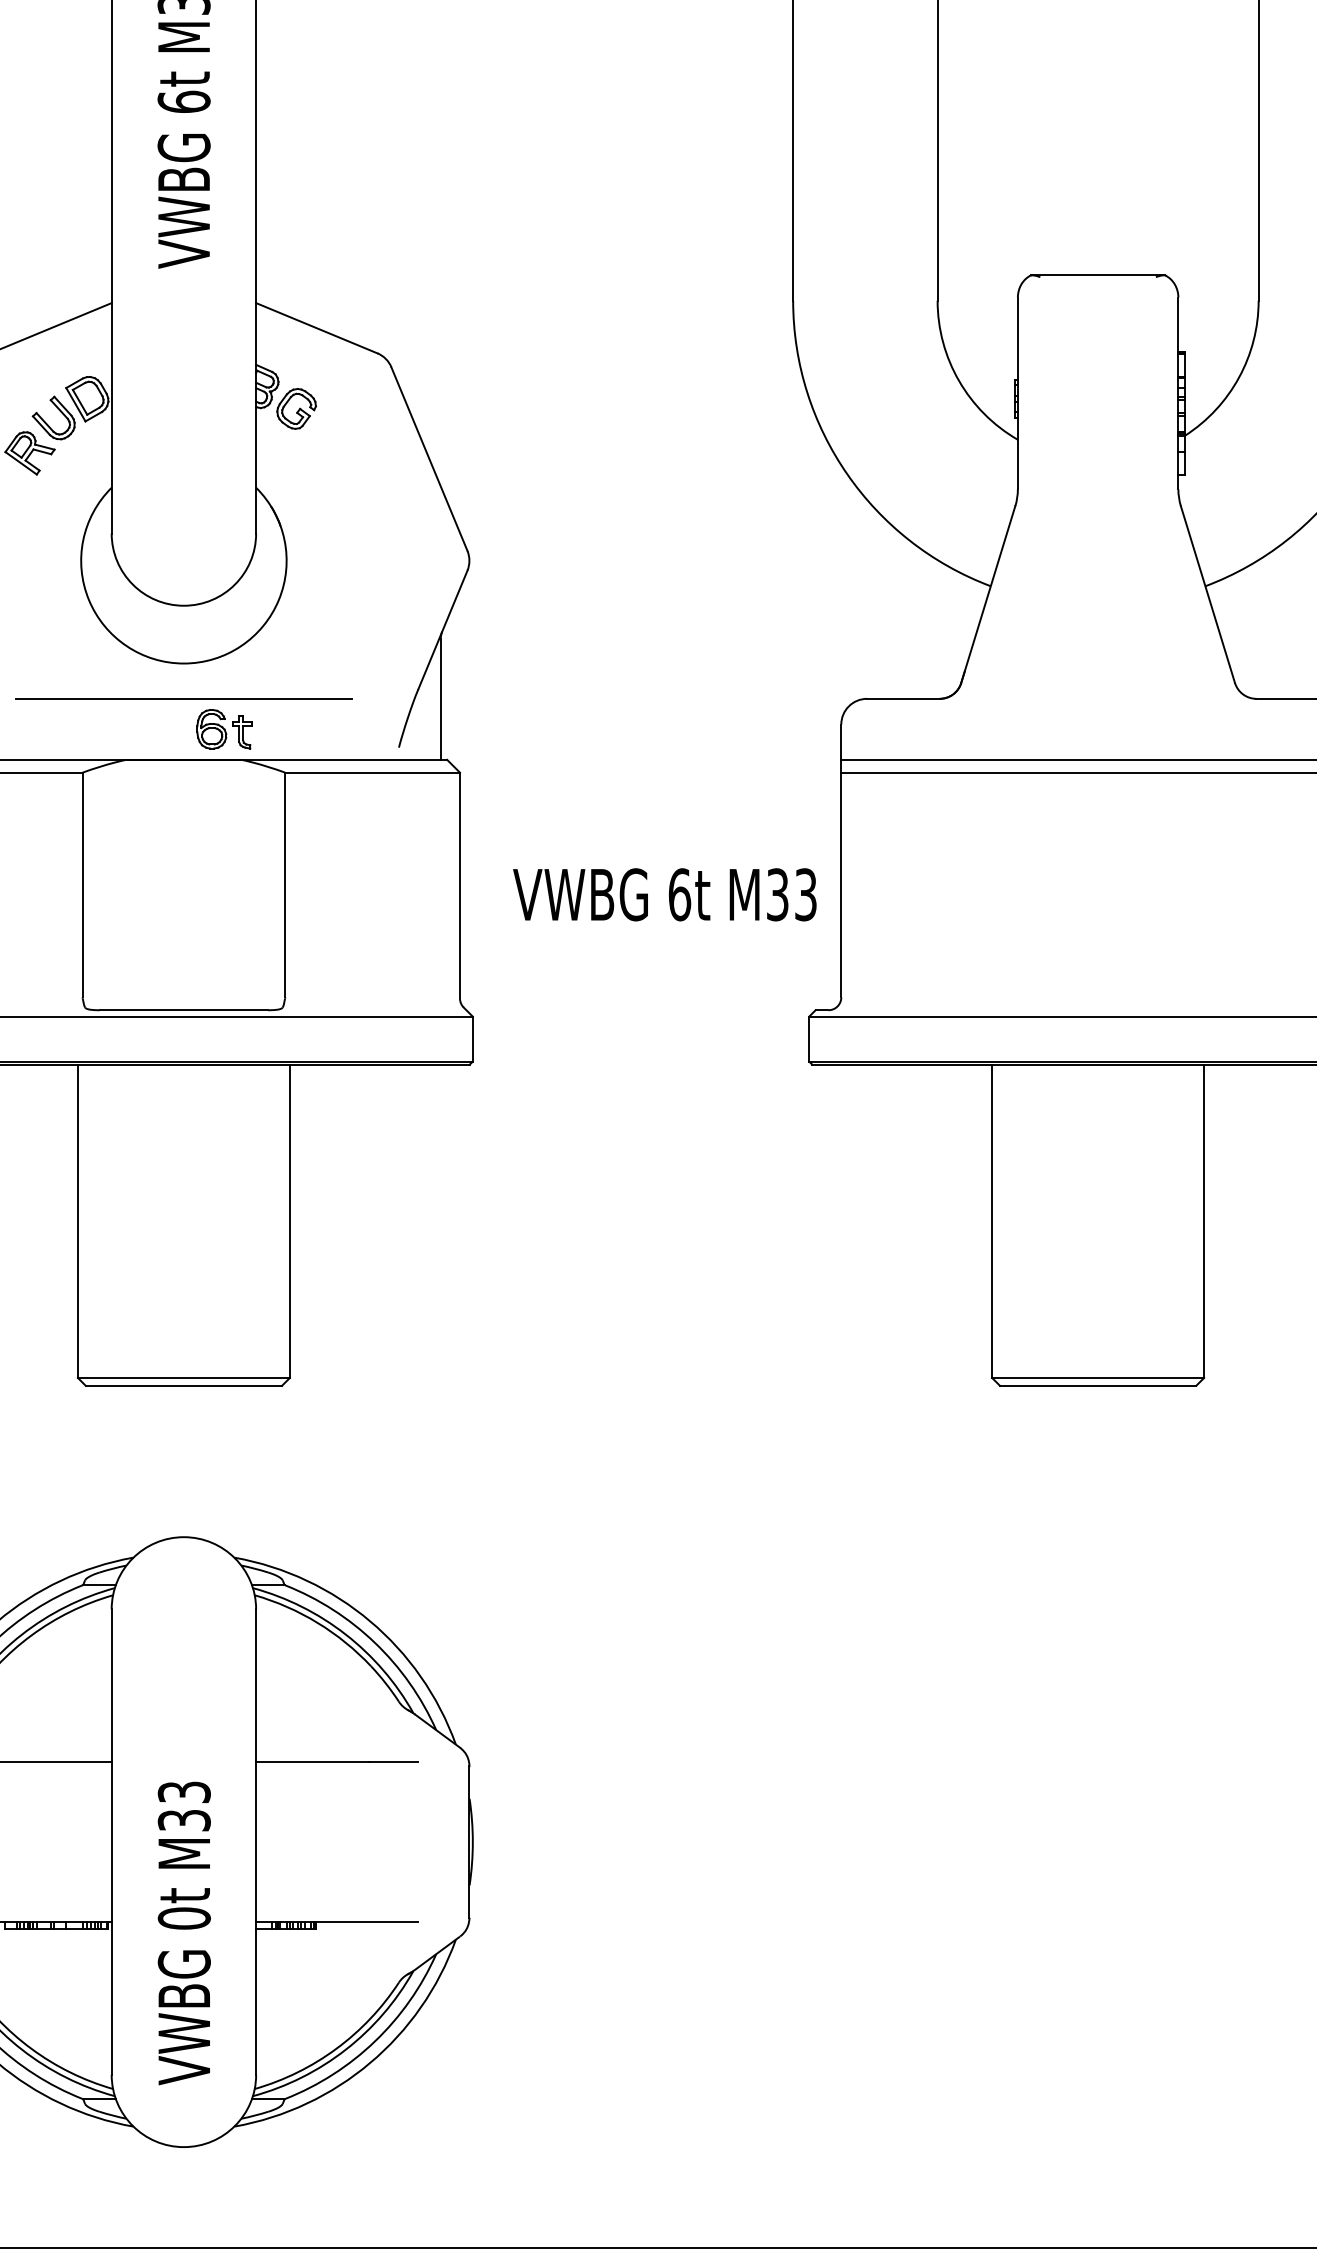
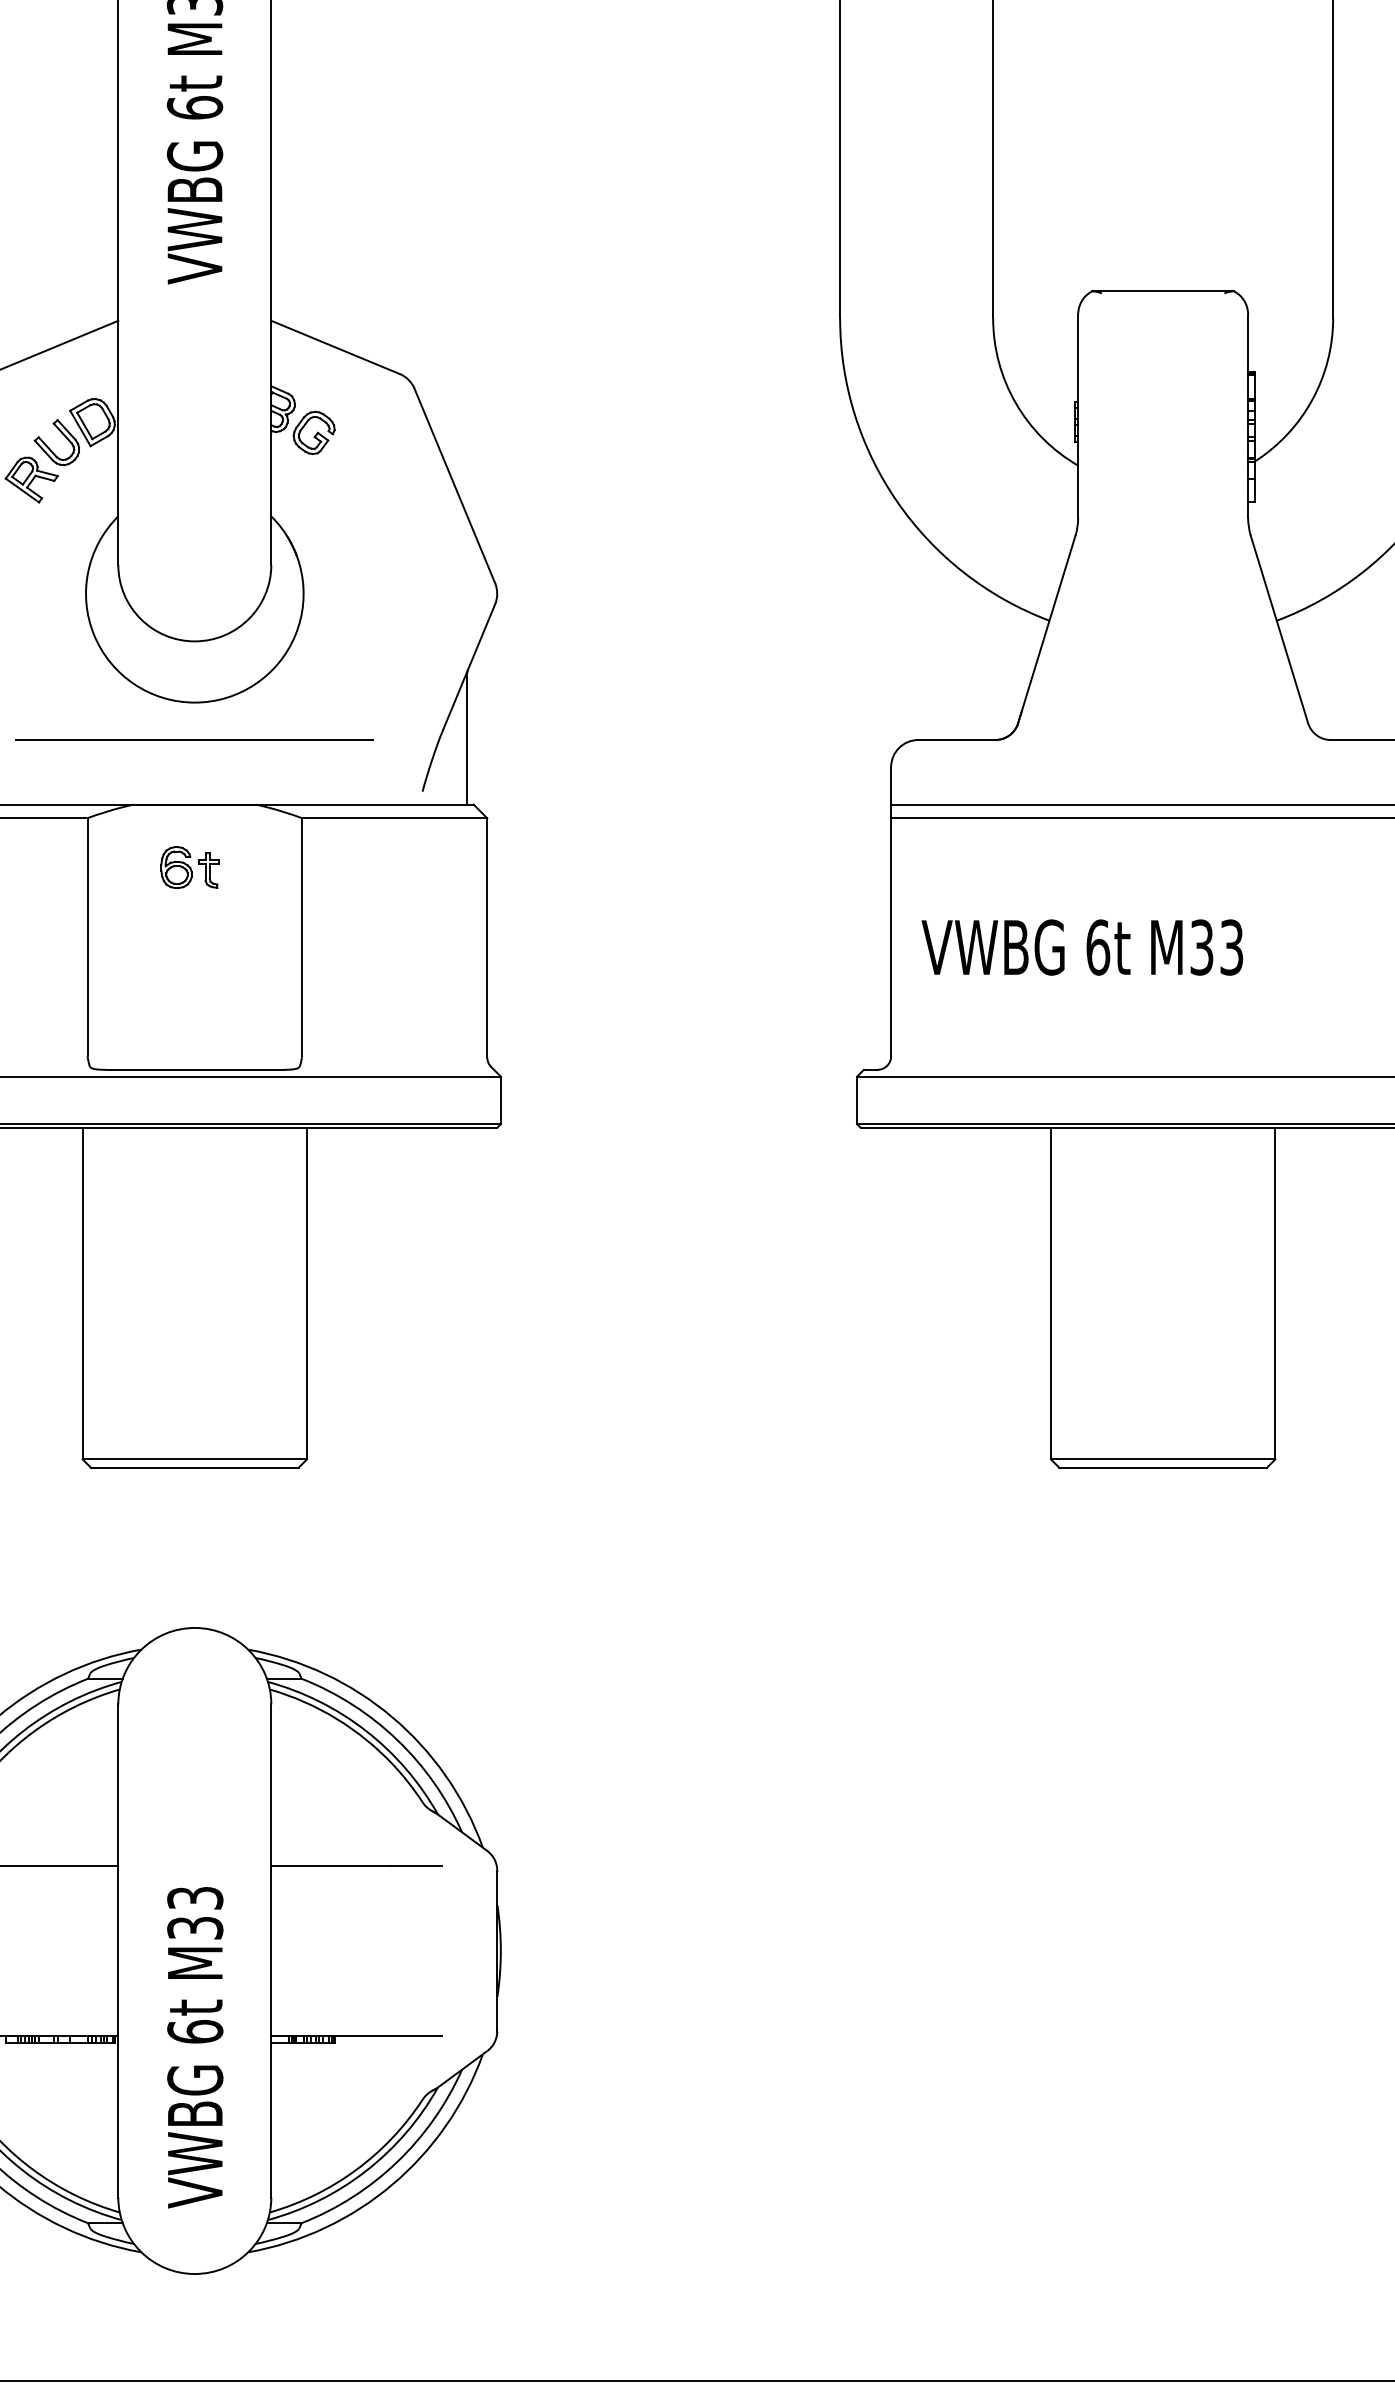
part: (224, 729) -> (190, 867), moved
text: (664, 894) -> (1081, 947), moved
text: (183, 1918) -> (194, 2031), 0t -> 6t

